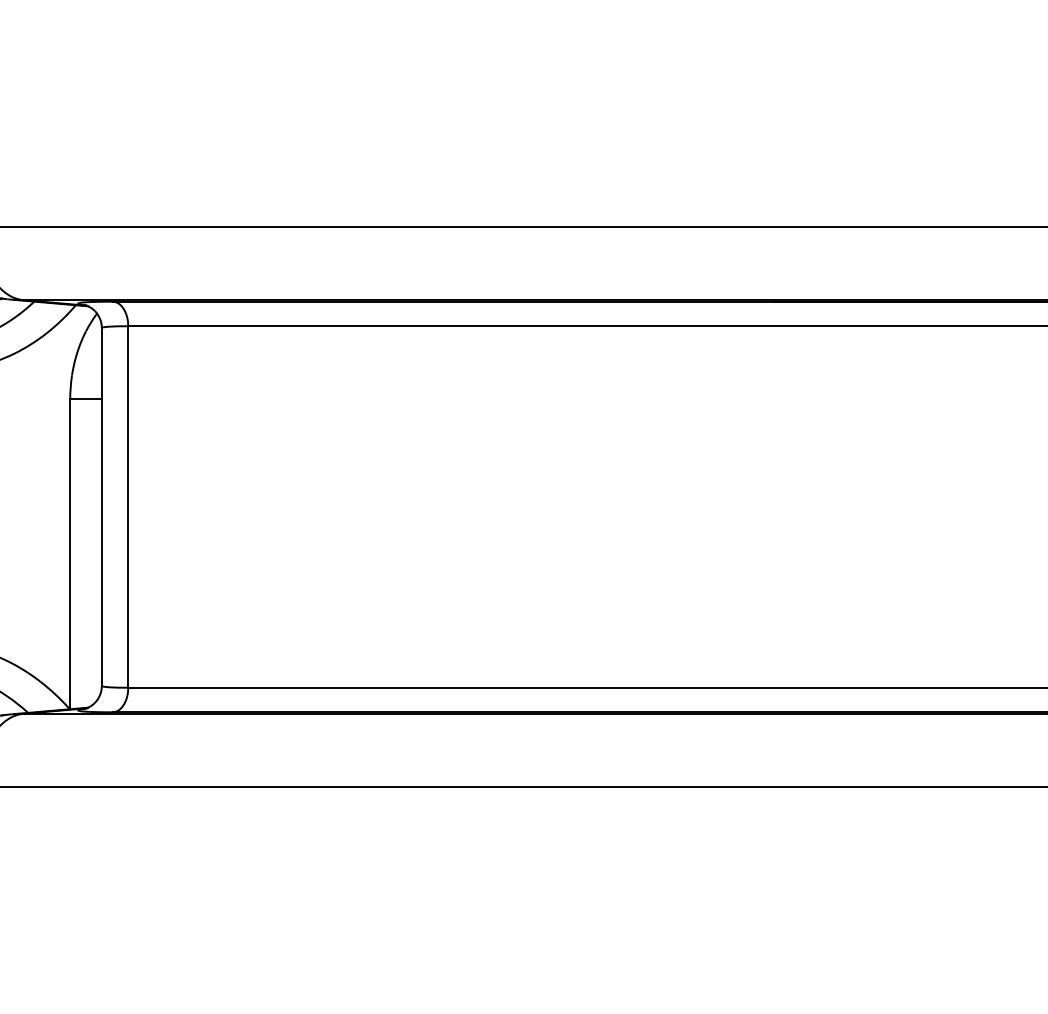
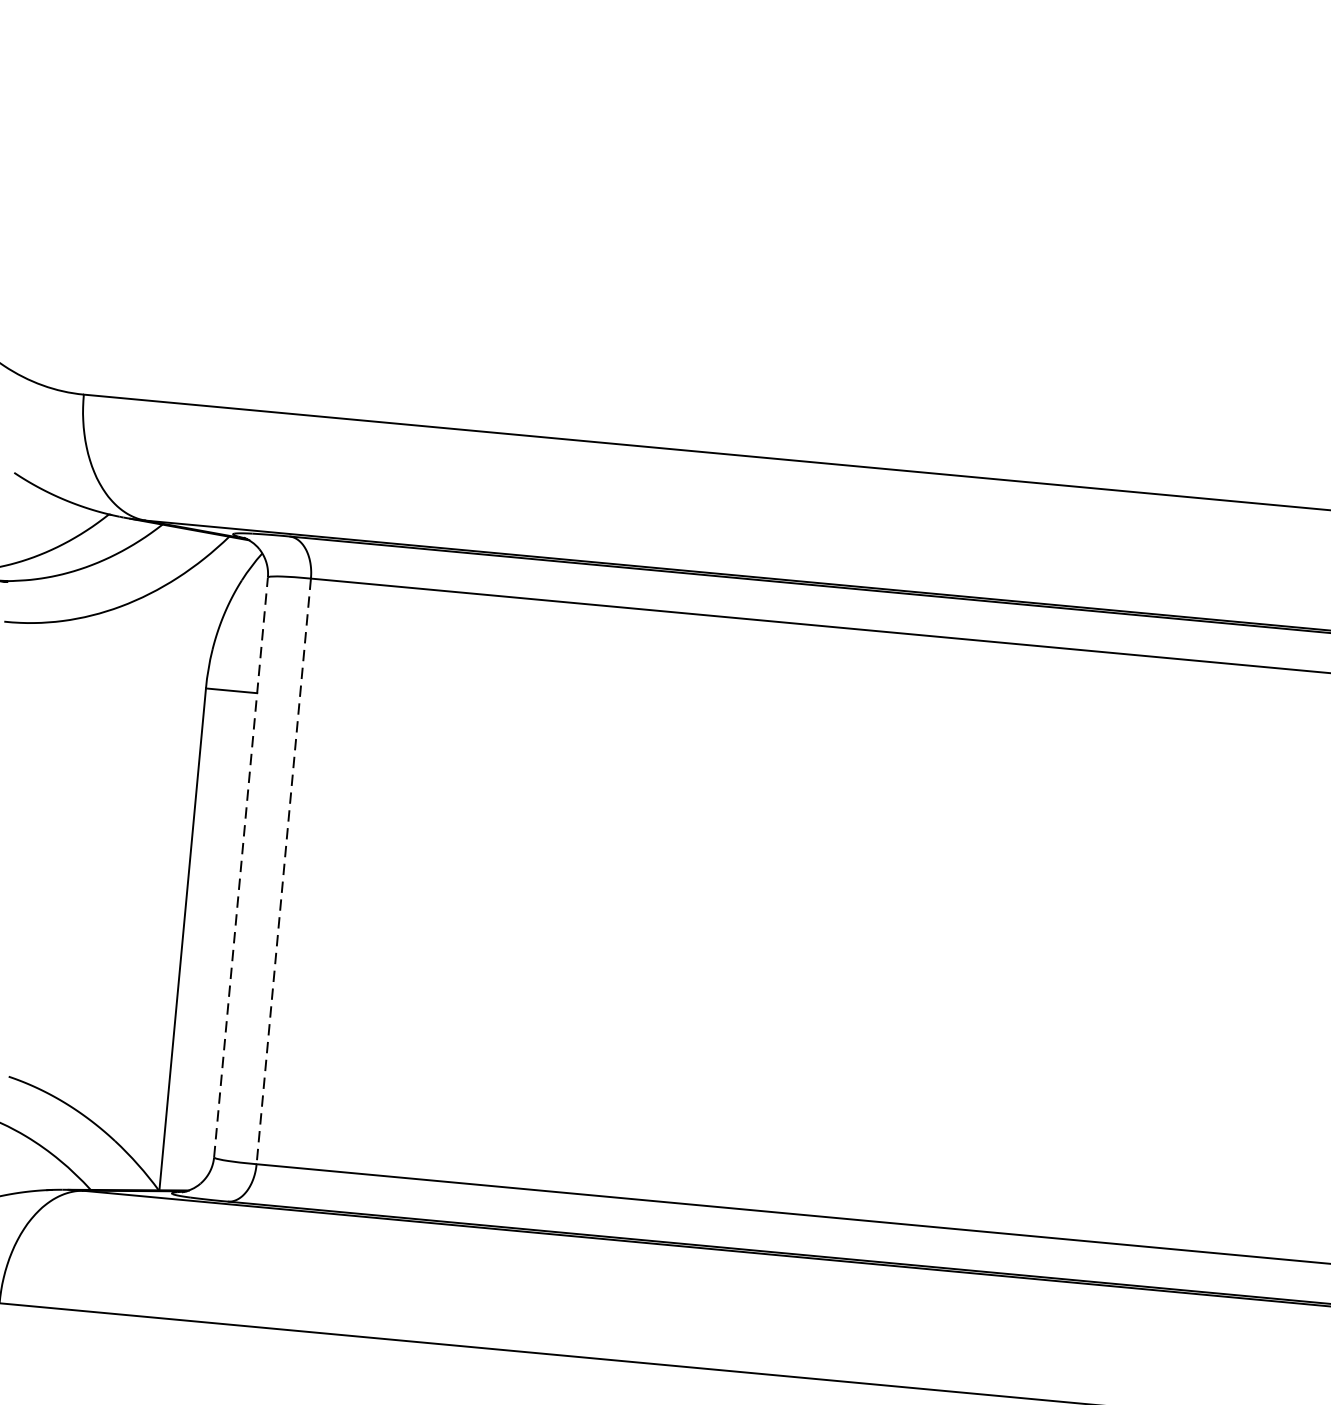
line: (101, 506) -> (240, 866), solid -> dashed
line: (128, 506) -> (284, 870), solid -> dashed

